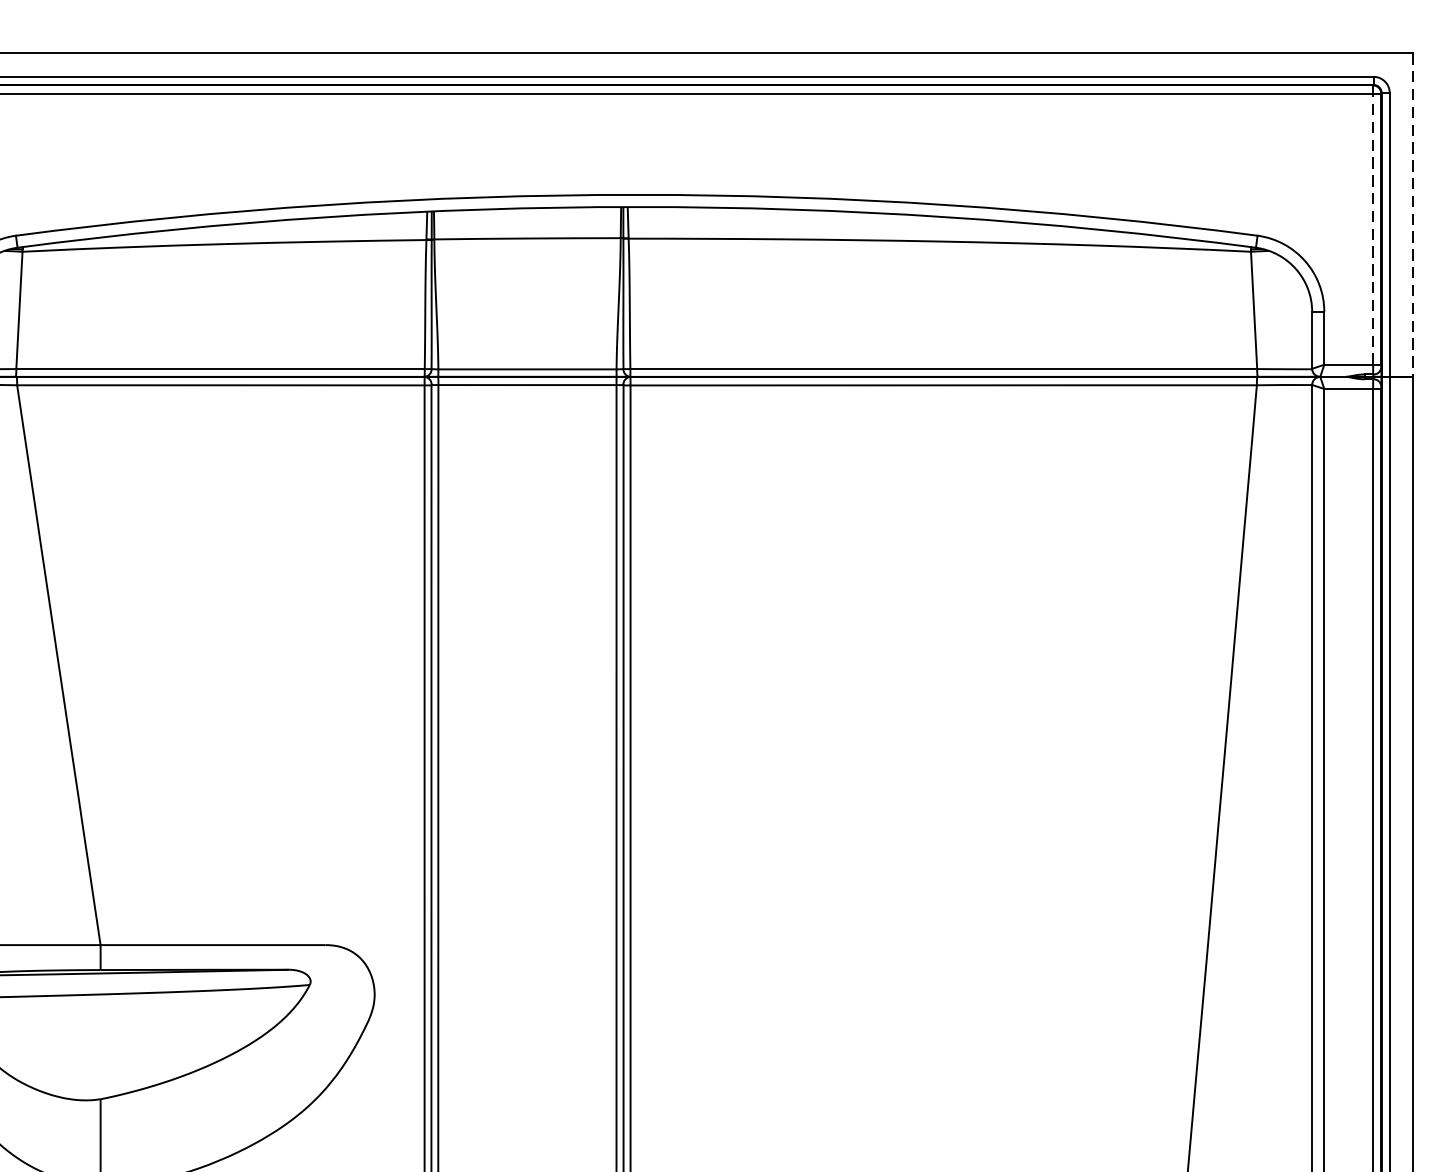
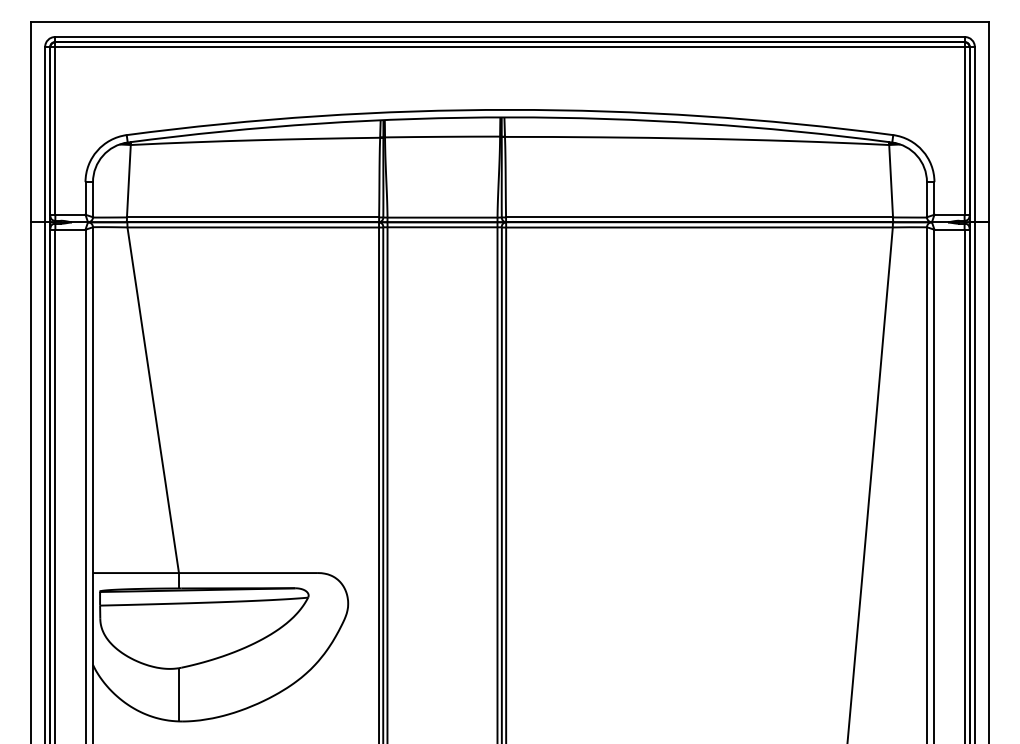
line: (1413, 215) -> (989, 122), dashed -> solid
line: (1372, 229) -> (964, 131), dashed -> solid

